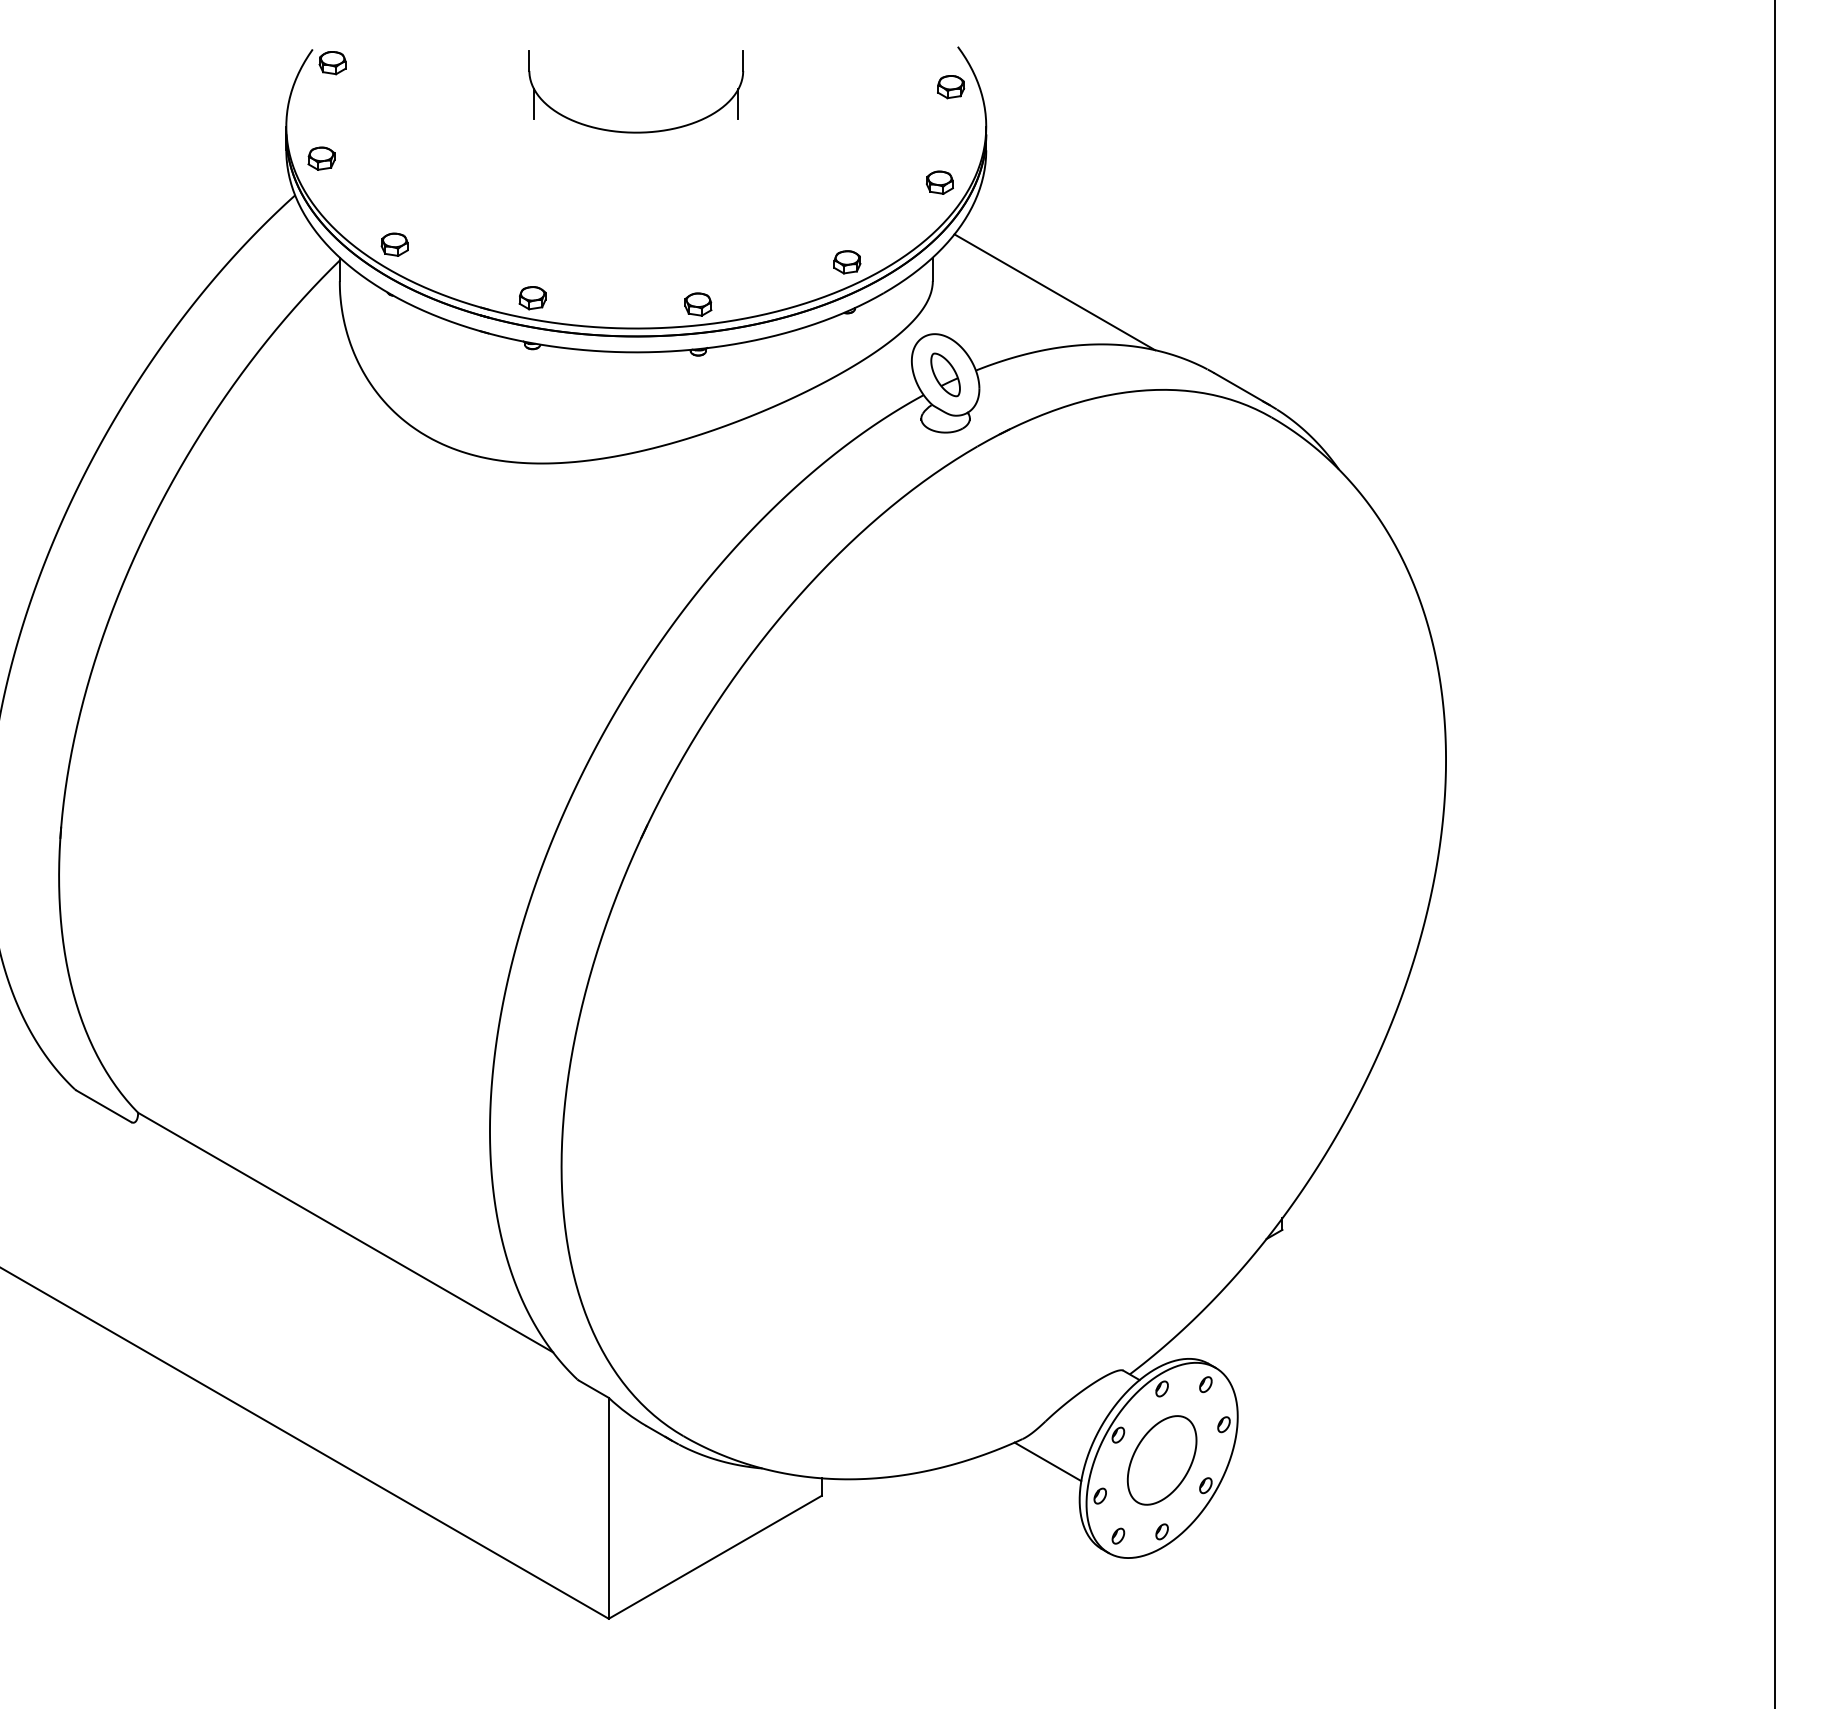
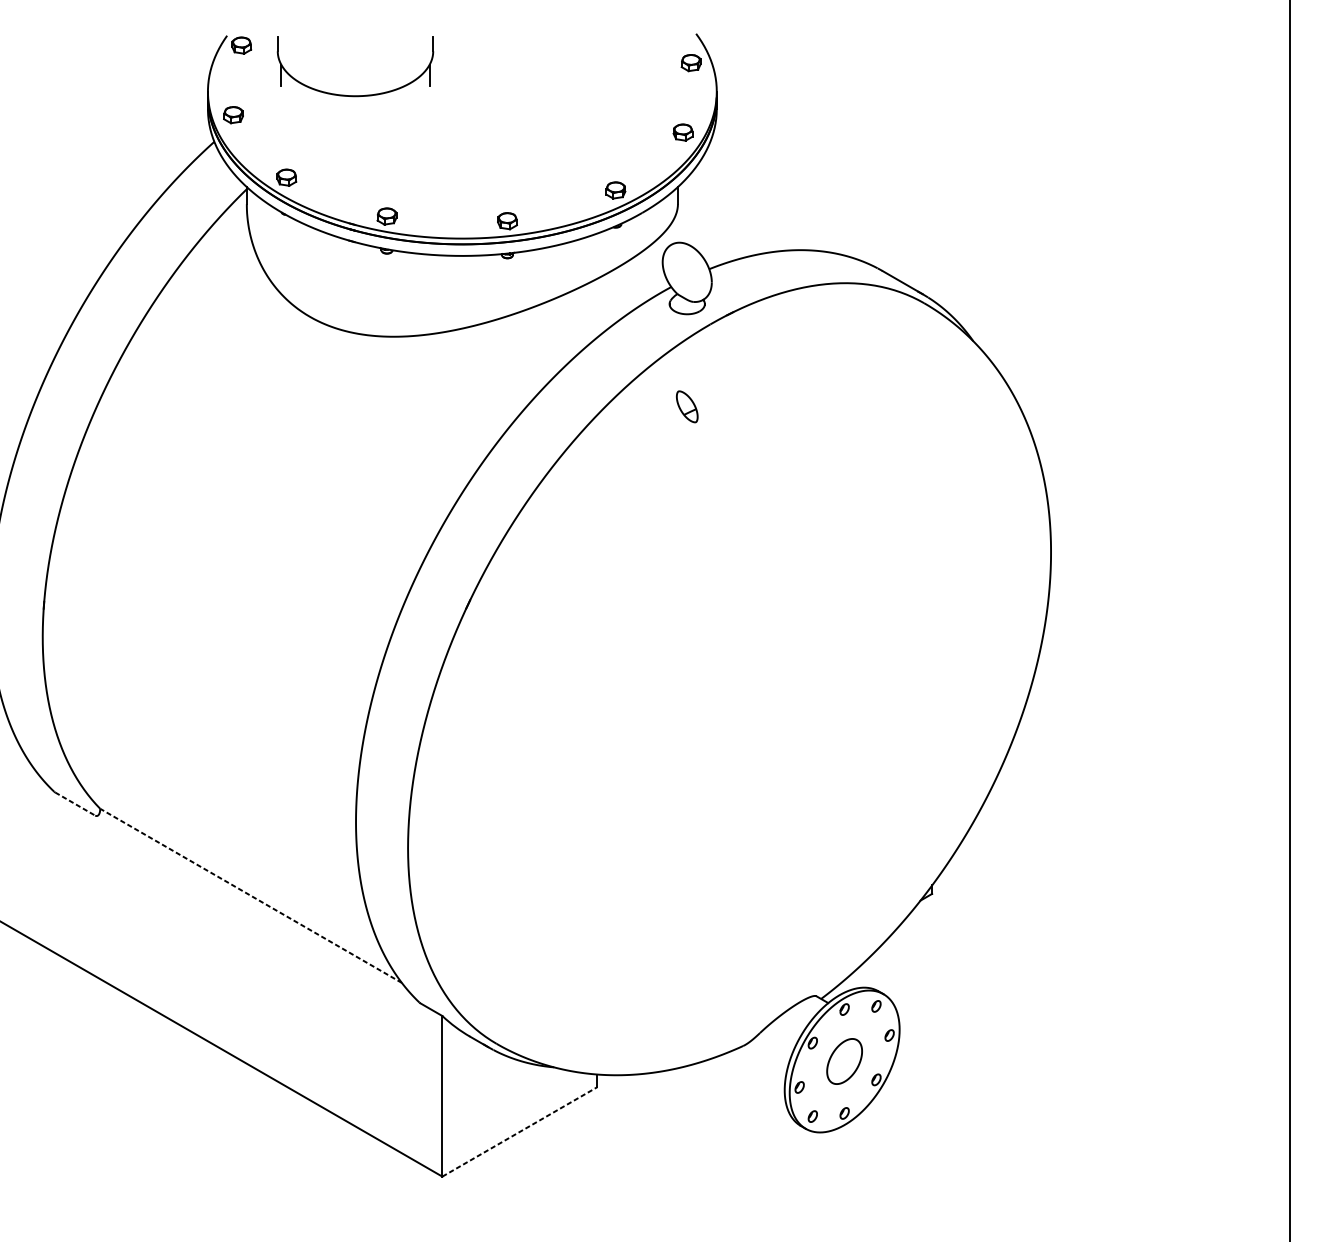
part: (636, 131) -> (355, 95), moved
line: (1054, 292) -> (766, 212), removed
part: (945, 374) -> (687, 406), moved
line: (103, 1106) -> (75, 804), solid -> dashed
line: (345, 1232) -> (250, 895), solid -> dashed
part: (1161, 1460) -> (844, 1061), size x0.7
line: (1047, 1461) -> (761, 1062), removed
line: (715, 1557) -> (519, 1132), solid -> dashed

